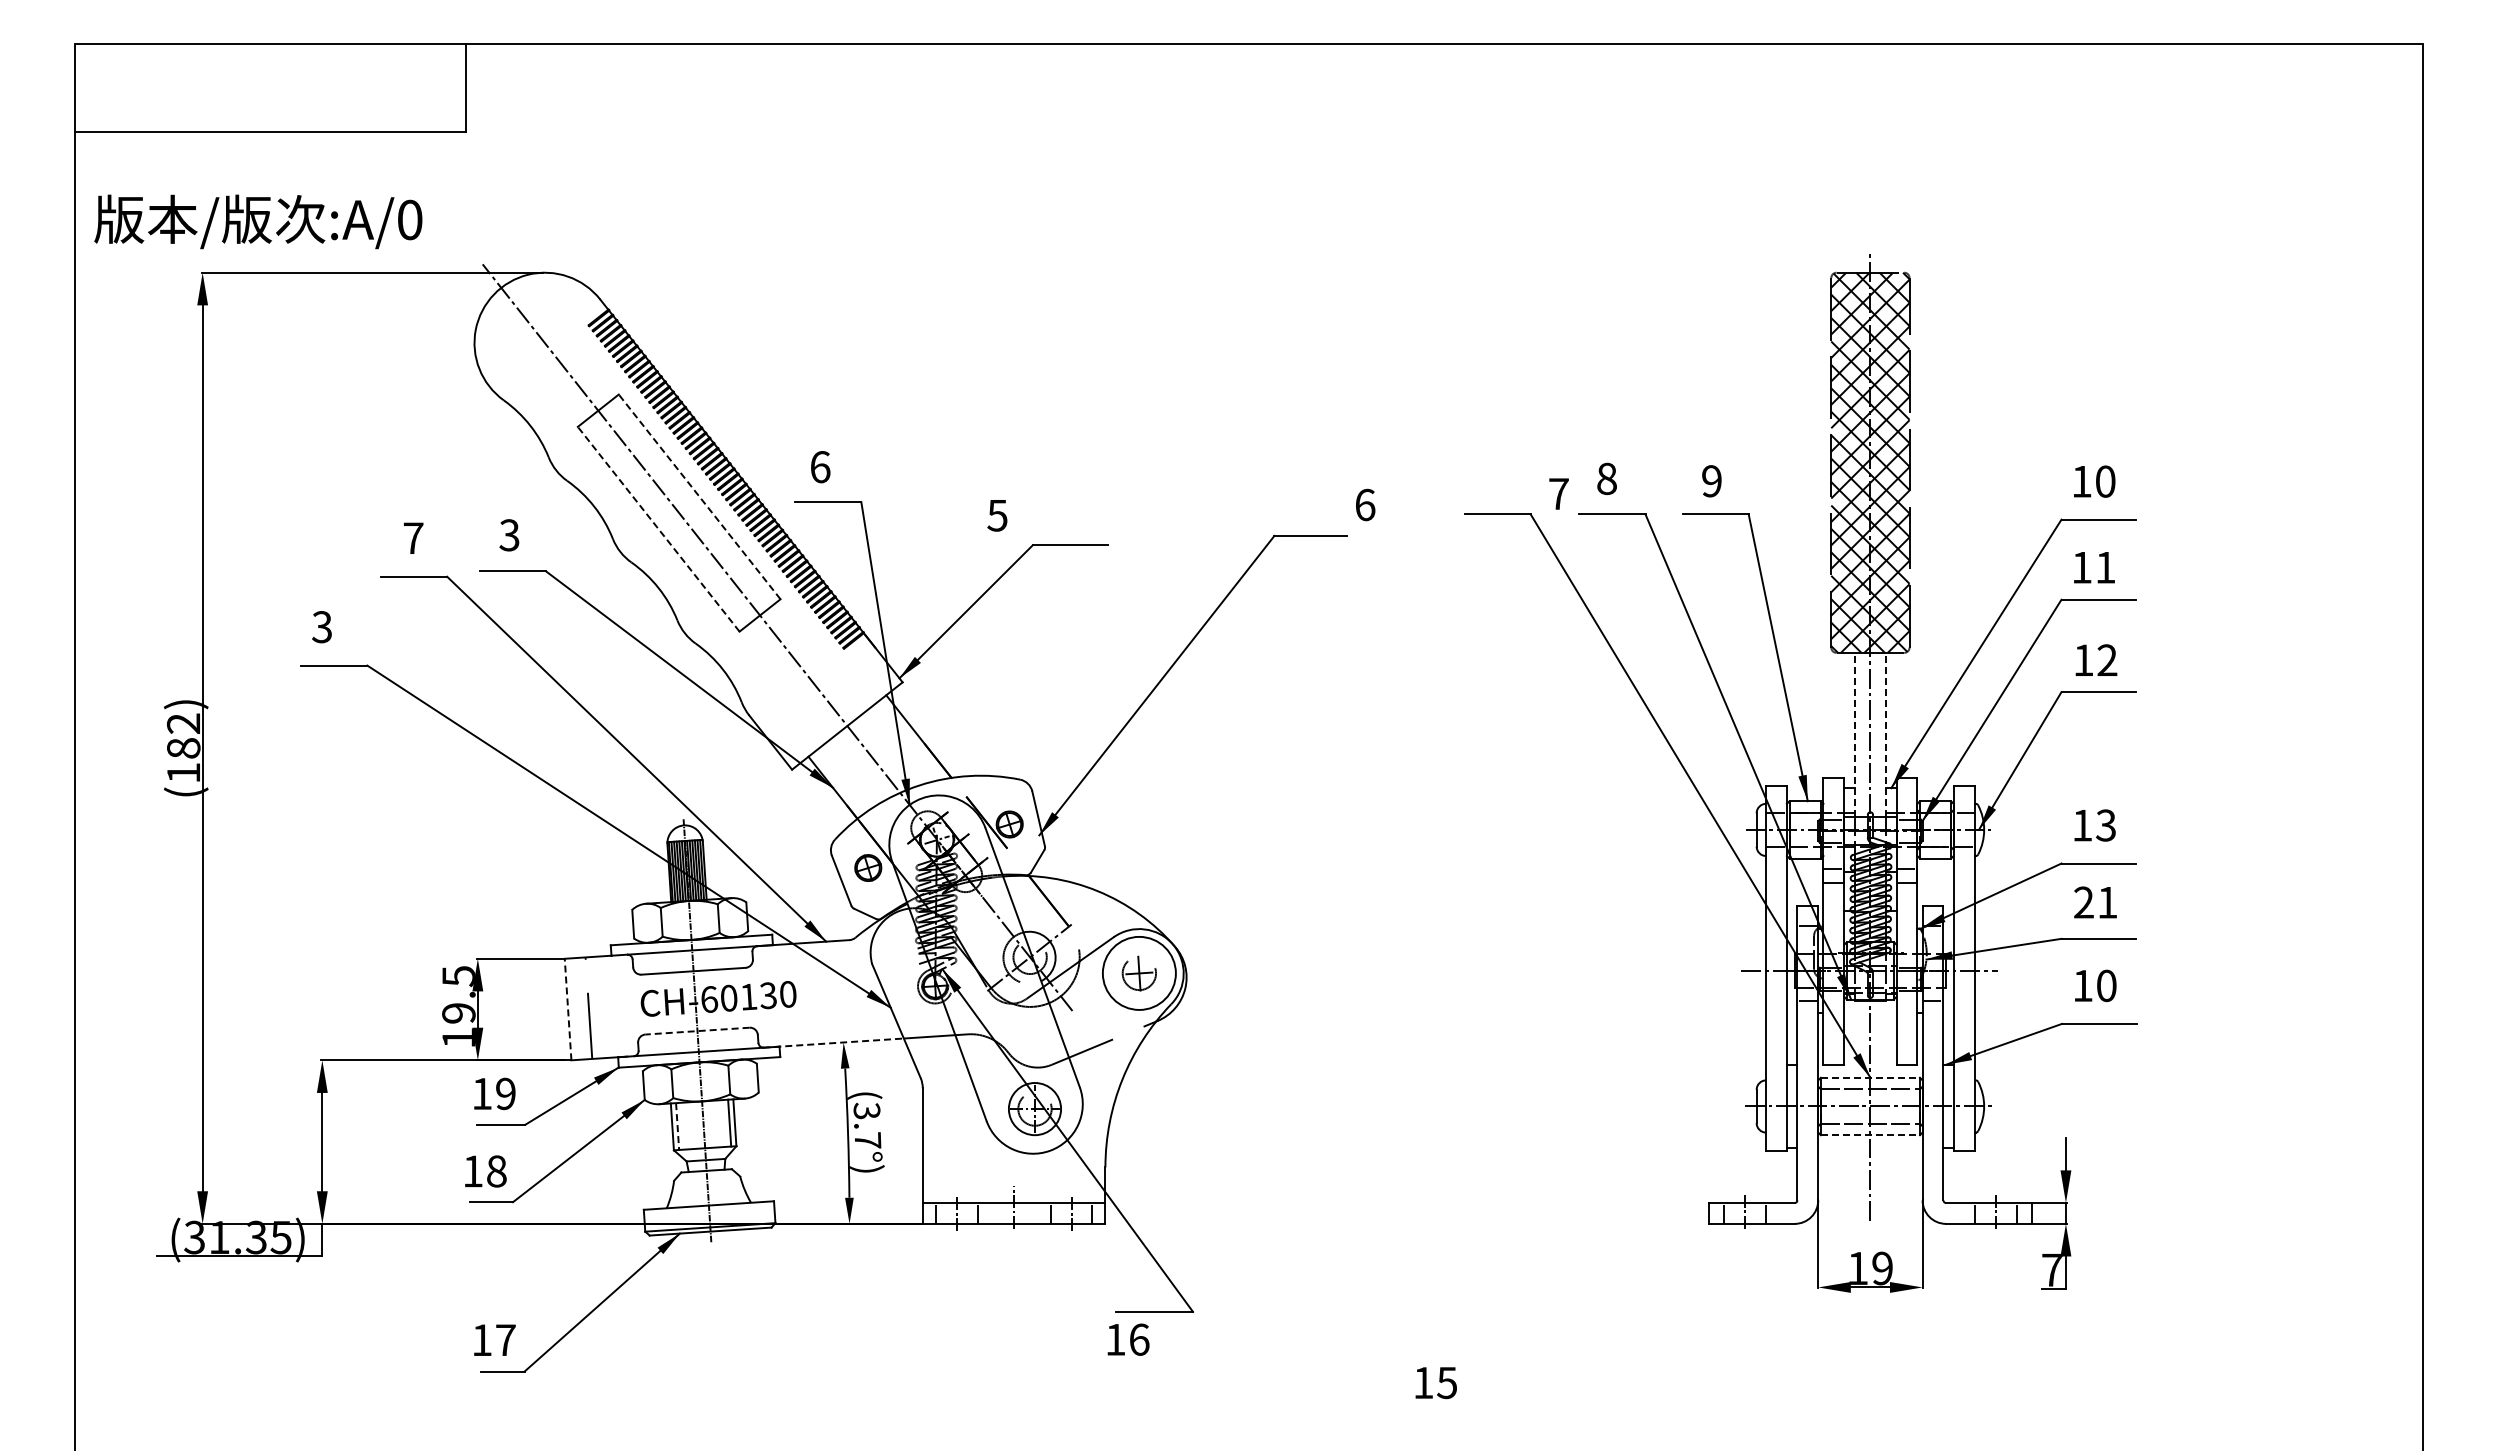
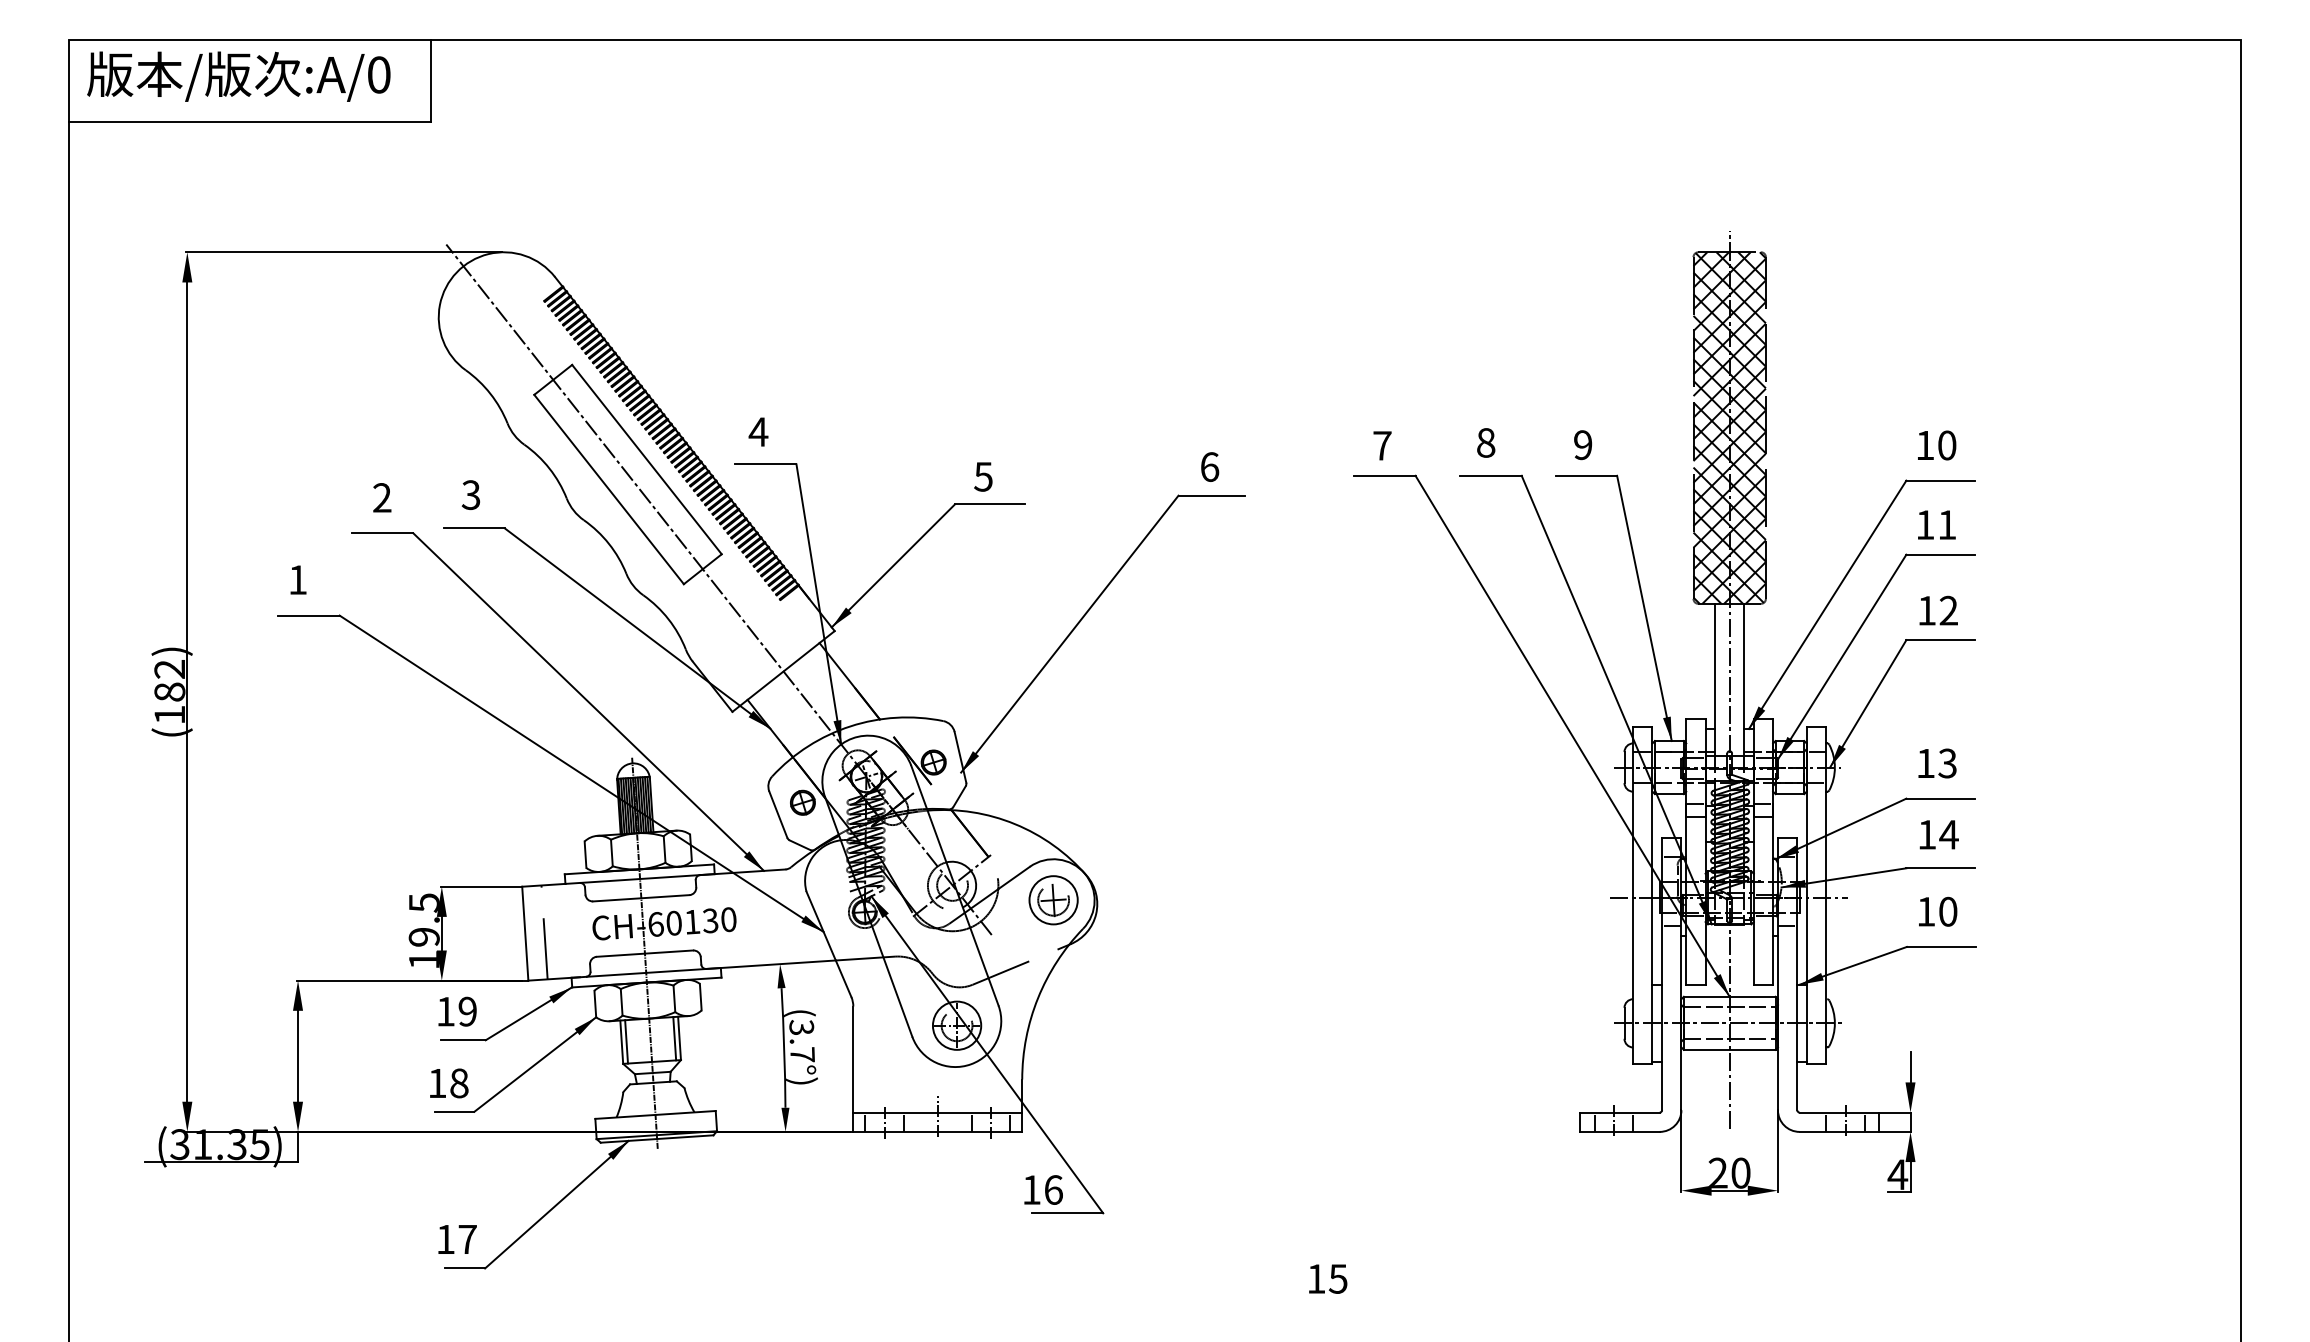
text: (258, 221) -> (238, 76), moved
text: (819, 467) -> (757, 432), 6 -> 4
text: (1558, 493) -> (1382, 445), moved
line: (699, 496) -> (646, 459), dashed -> solid
text: (1365, 504) -> (1210, 466), moved
text: (997, 515) -> (983, 476), moved
line: (658, 528) -> (608, 488), dashed -> solid
text: (413, 537) -> (382, 497), 7 -> 2
text: (321, 627) -> (297, 580), 3 -> 1
line: (1854, 734) -> (1714, 679), dashed -> solid
line: (1886, 734) -> (1744, 679), dashed -> solid
text: (2096, 902) -> (1938, 834), 21 -> 14
circle: (1139, 973) -> (1053, 900), size x0.71
line: (568, 1009) -> (525, 933), dashed -> solid
line: (697, 1031) -> (644, 953), dashed -> solid
line: (834, 1043) -> (771, 965), dashed -> solid
line: (1870, 1077) -> (1729, 996), dashed -> solid
line: (677, 1127) -> (626, 1042), dashed -> solid
line: (1870, 1135) -> (1729, 1050), dashed -> solid
text: (1869, 1268) -> (1728, 1173), 19 -> 20
text: (2052, 1270) -> (1898, 1175), 7 -> 4
text: (1128, 1339) -> (1043, 1189), moved

